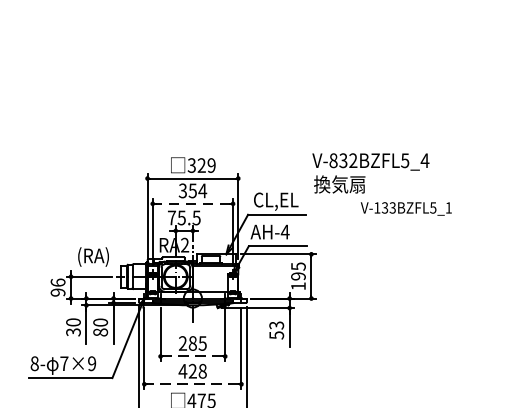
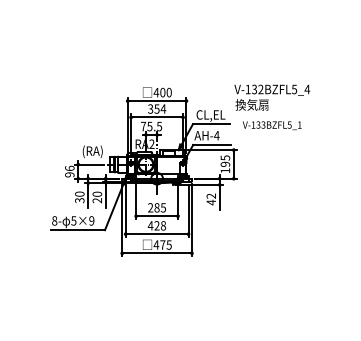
text: (332, 160) -> (247, 89), V-832BZFL5_4 -> V-132BZFL5_4
text: (201, 165) -> (162, 92), 329 -> 400
line: (191, 203) -> (156, 117), dashed -> solid
text: (405, 208) -> (271, 125), moved
text: (276, 330) -> (211, 199), 53 -> 42
text: (100, 332) -> (97, 200), 80 -> 20
line: (191, 356) -> (156, 216), dashed -> solid
text: (63, 363) -> (73, 220), 7×9 -> 5×9
line: (193, 384) -> (157, 234), dashed -> solid

